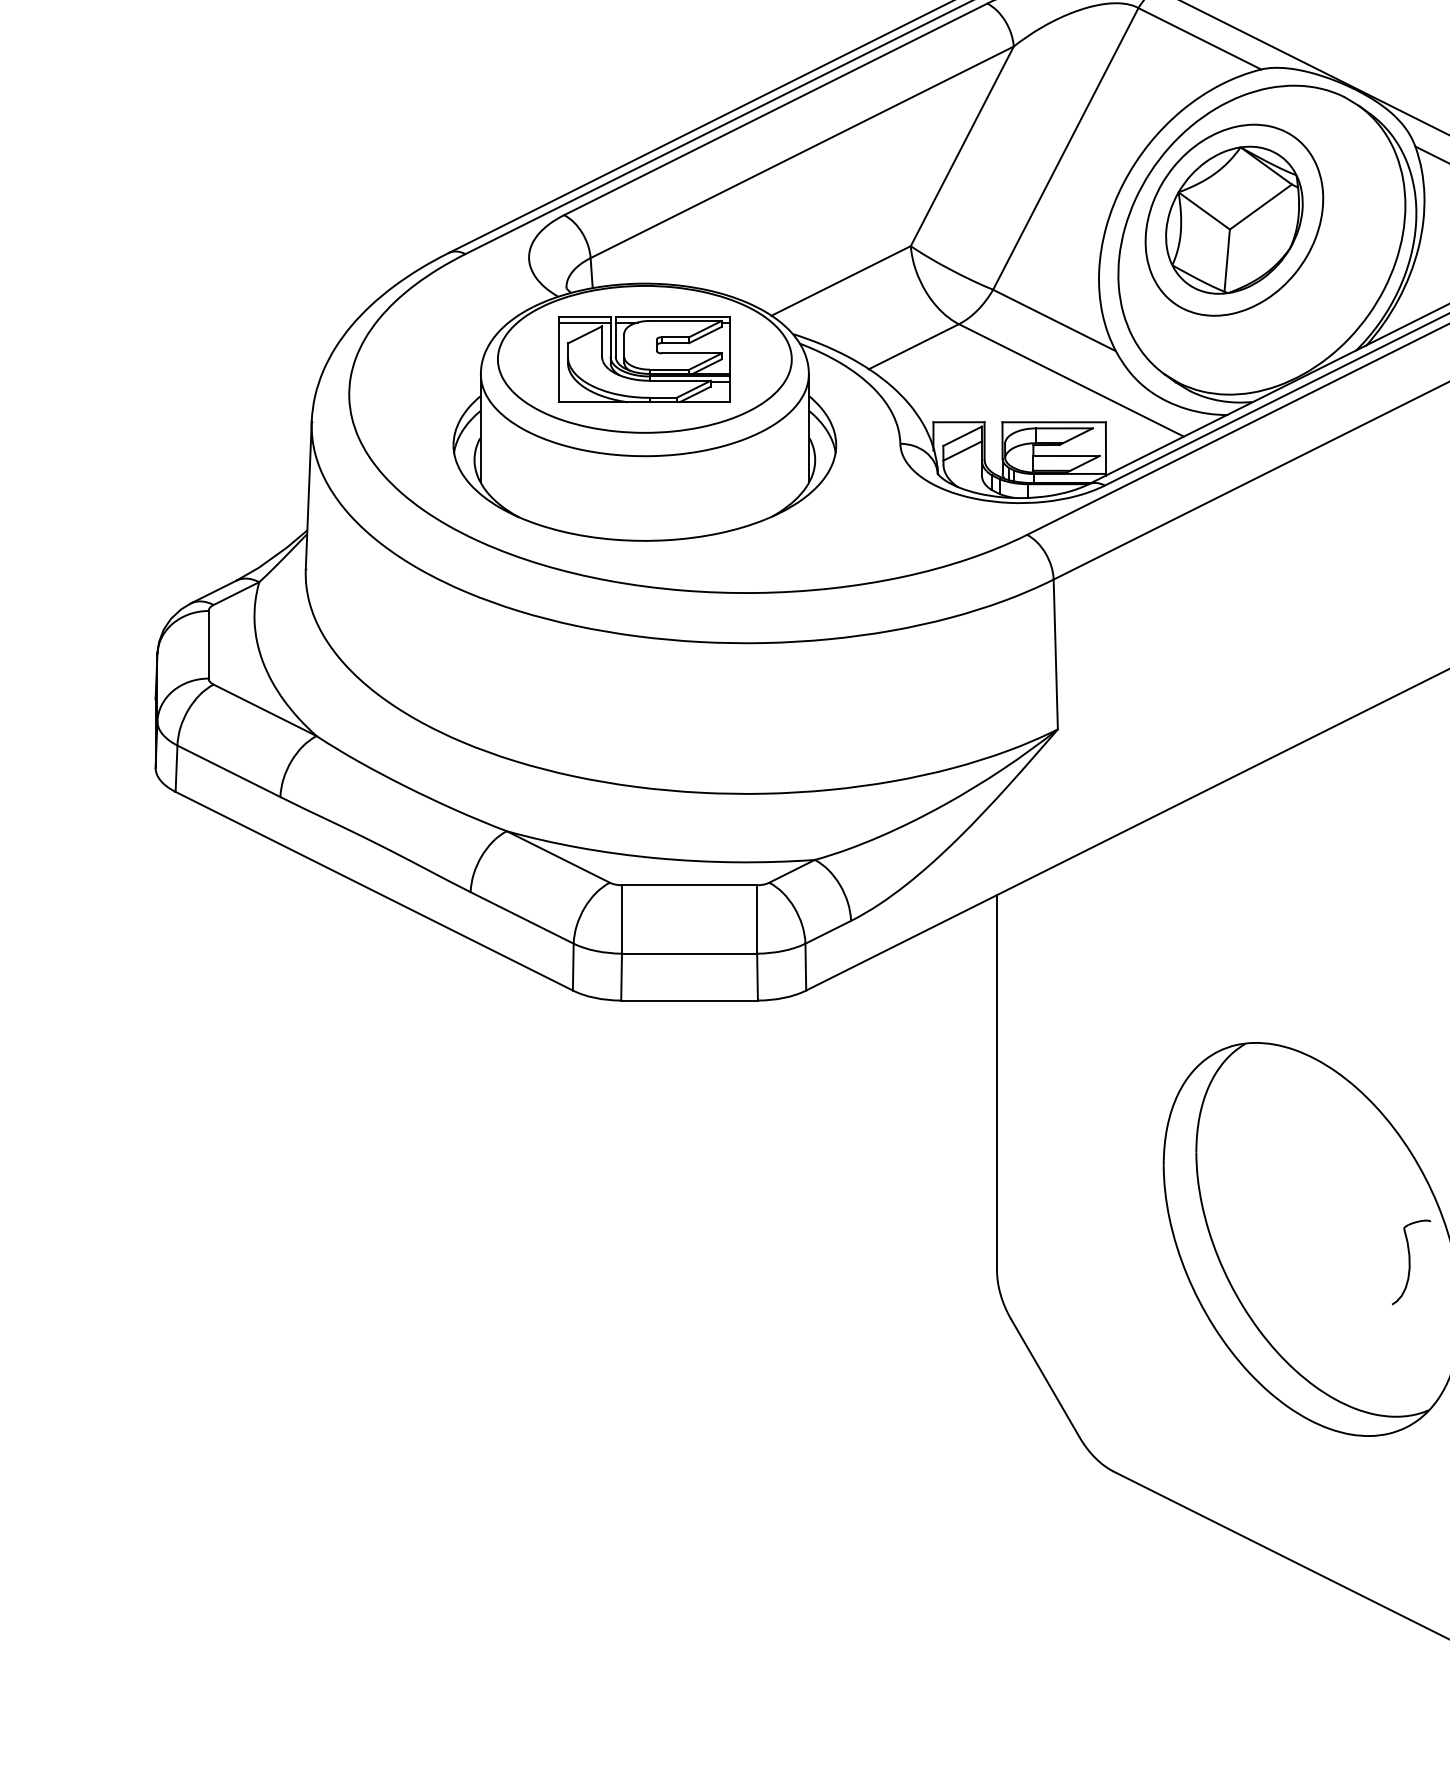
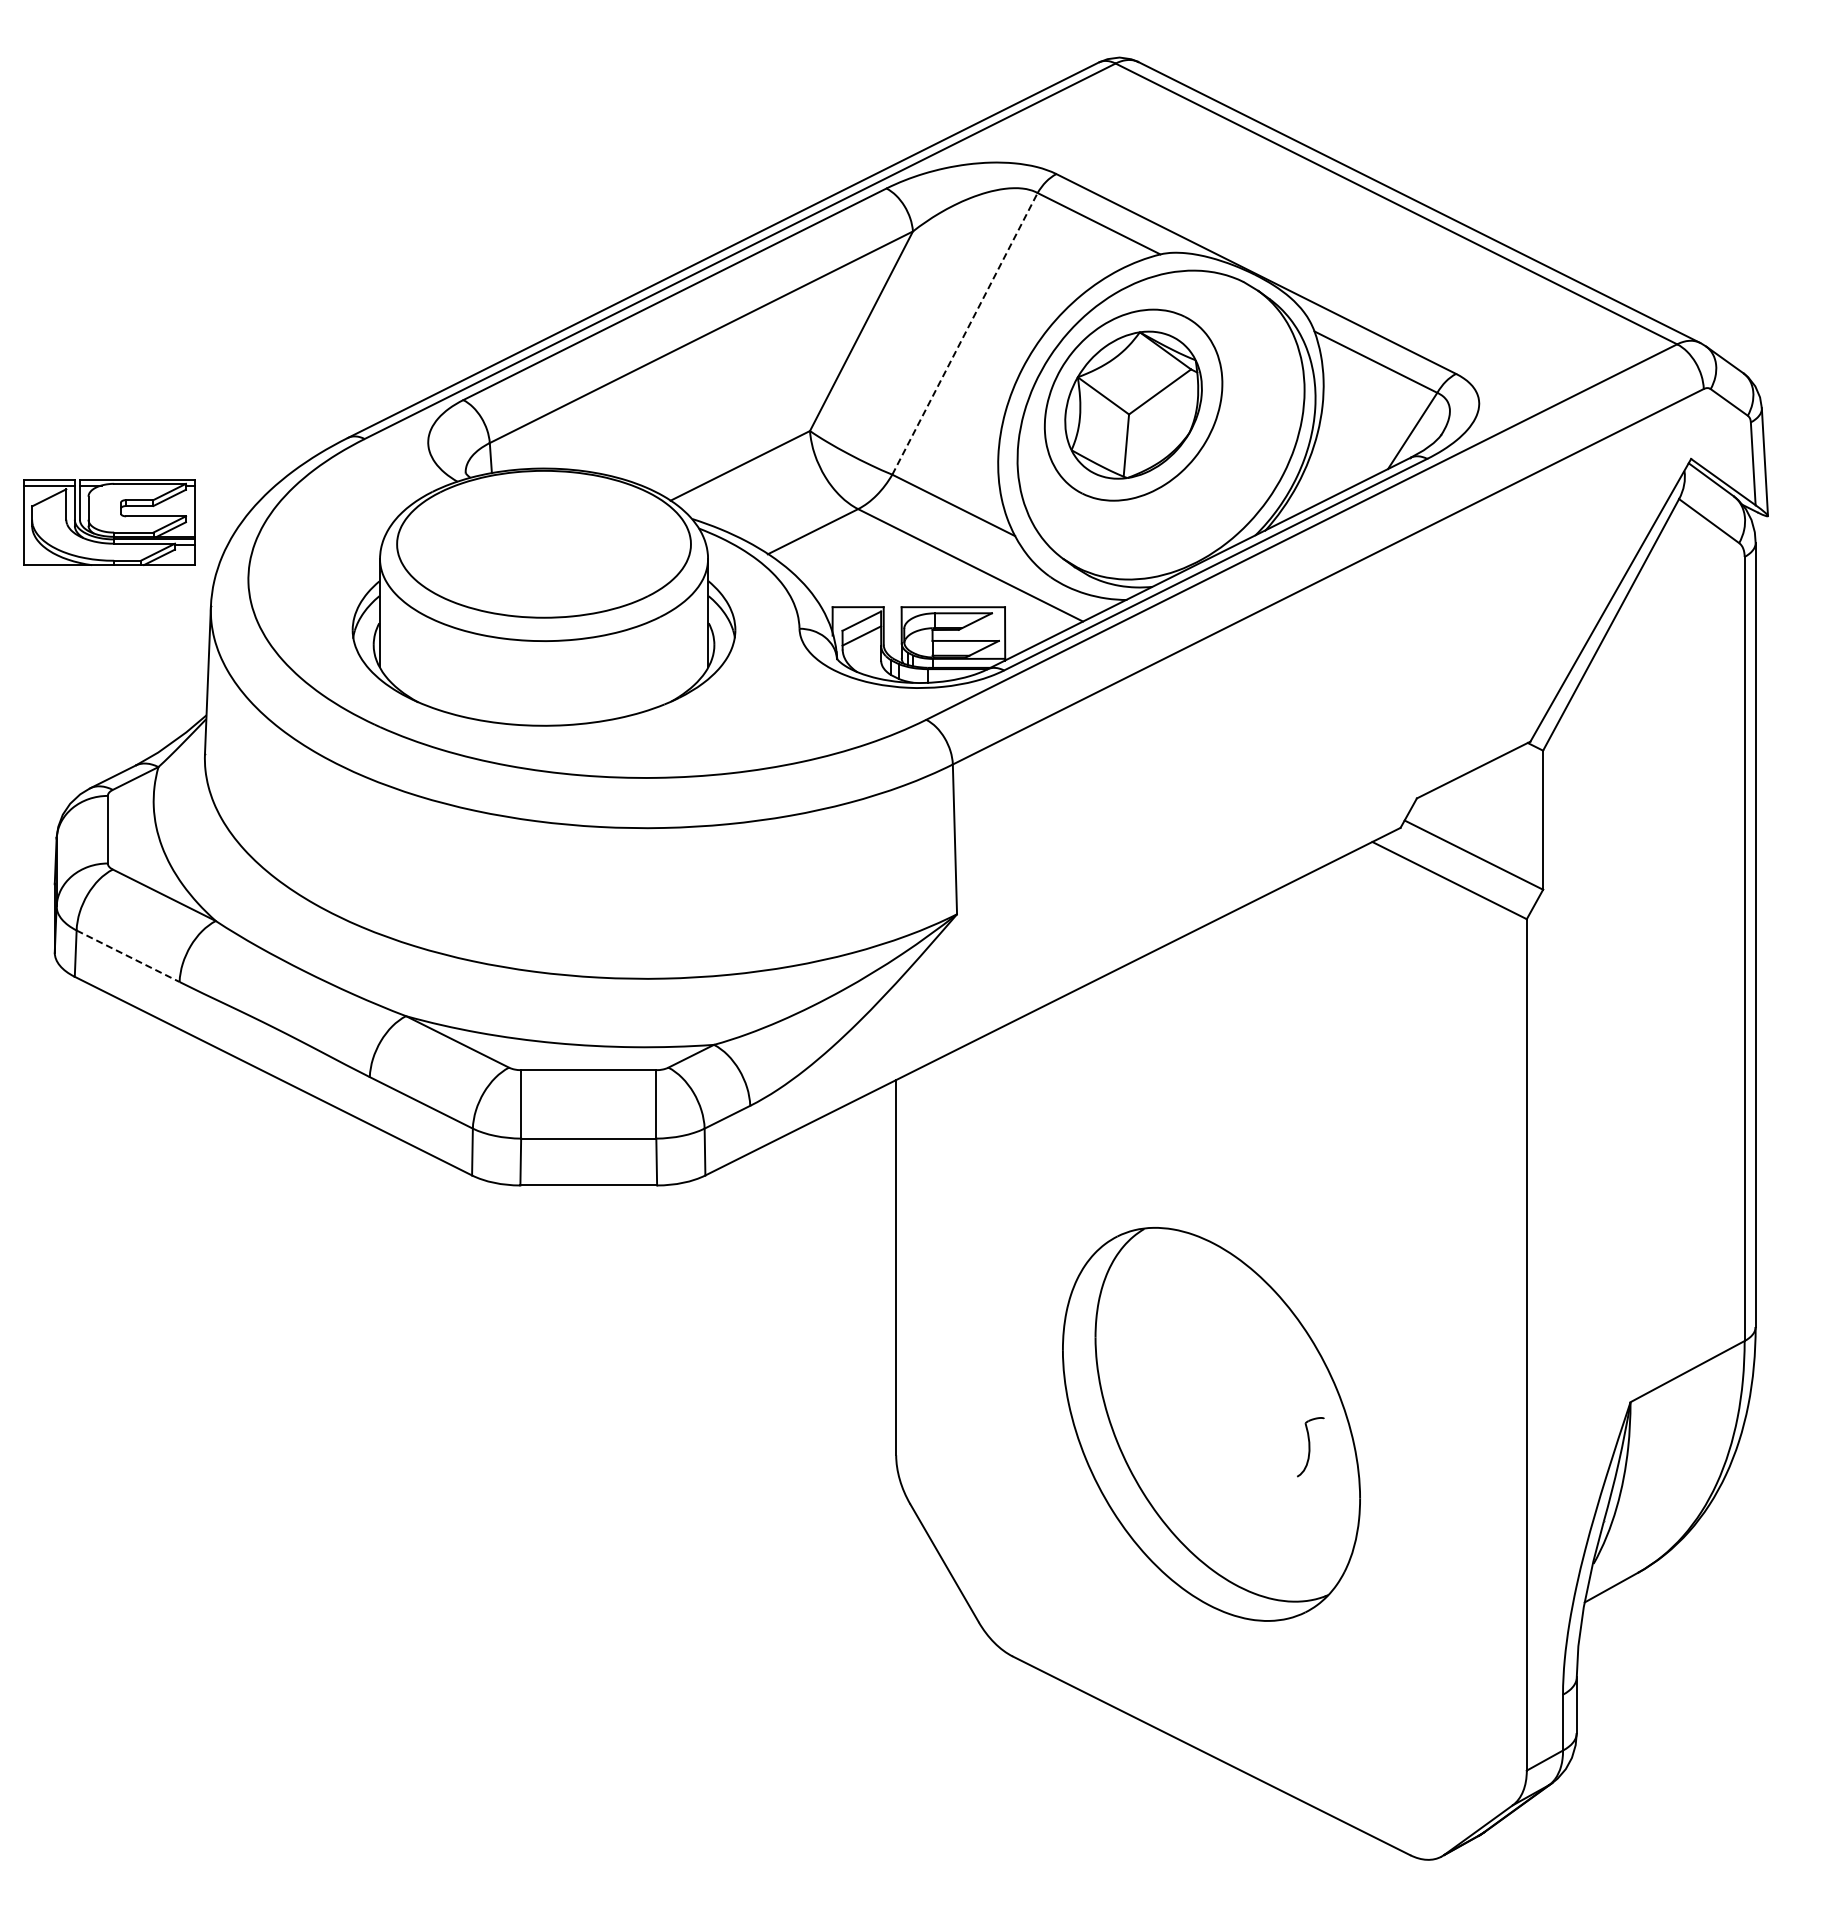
line: (1066, 148) -> (965, 333), solid -> dashed
part: (645, 359) -> (109, 522), moved
line: (229, 771) -> (128, 956), solid -> dashed
part: (1411, 1261) -> (1310, 1446), size x0.7

